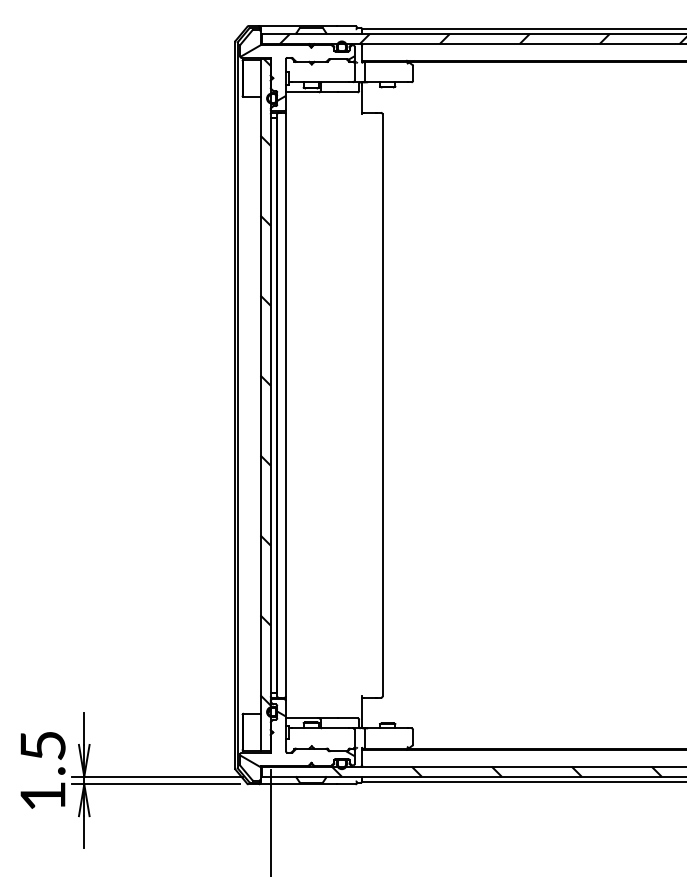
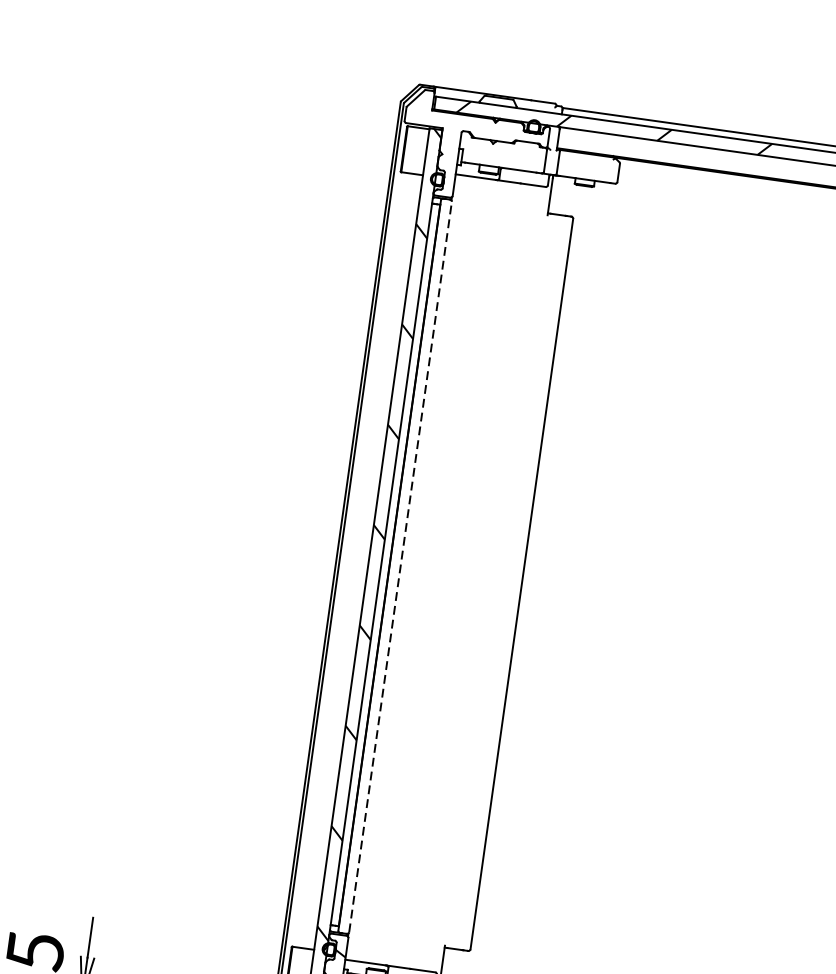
hatch: (297, 72) -> (473, 151), removed
line: (285, 404) -> (400, 565), solid -> dashed

